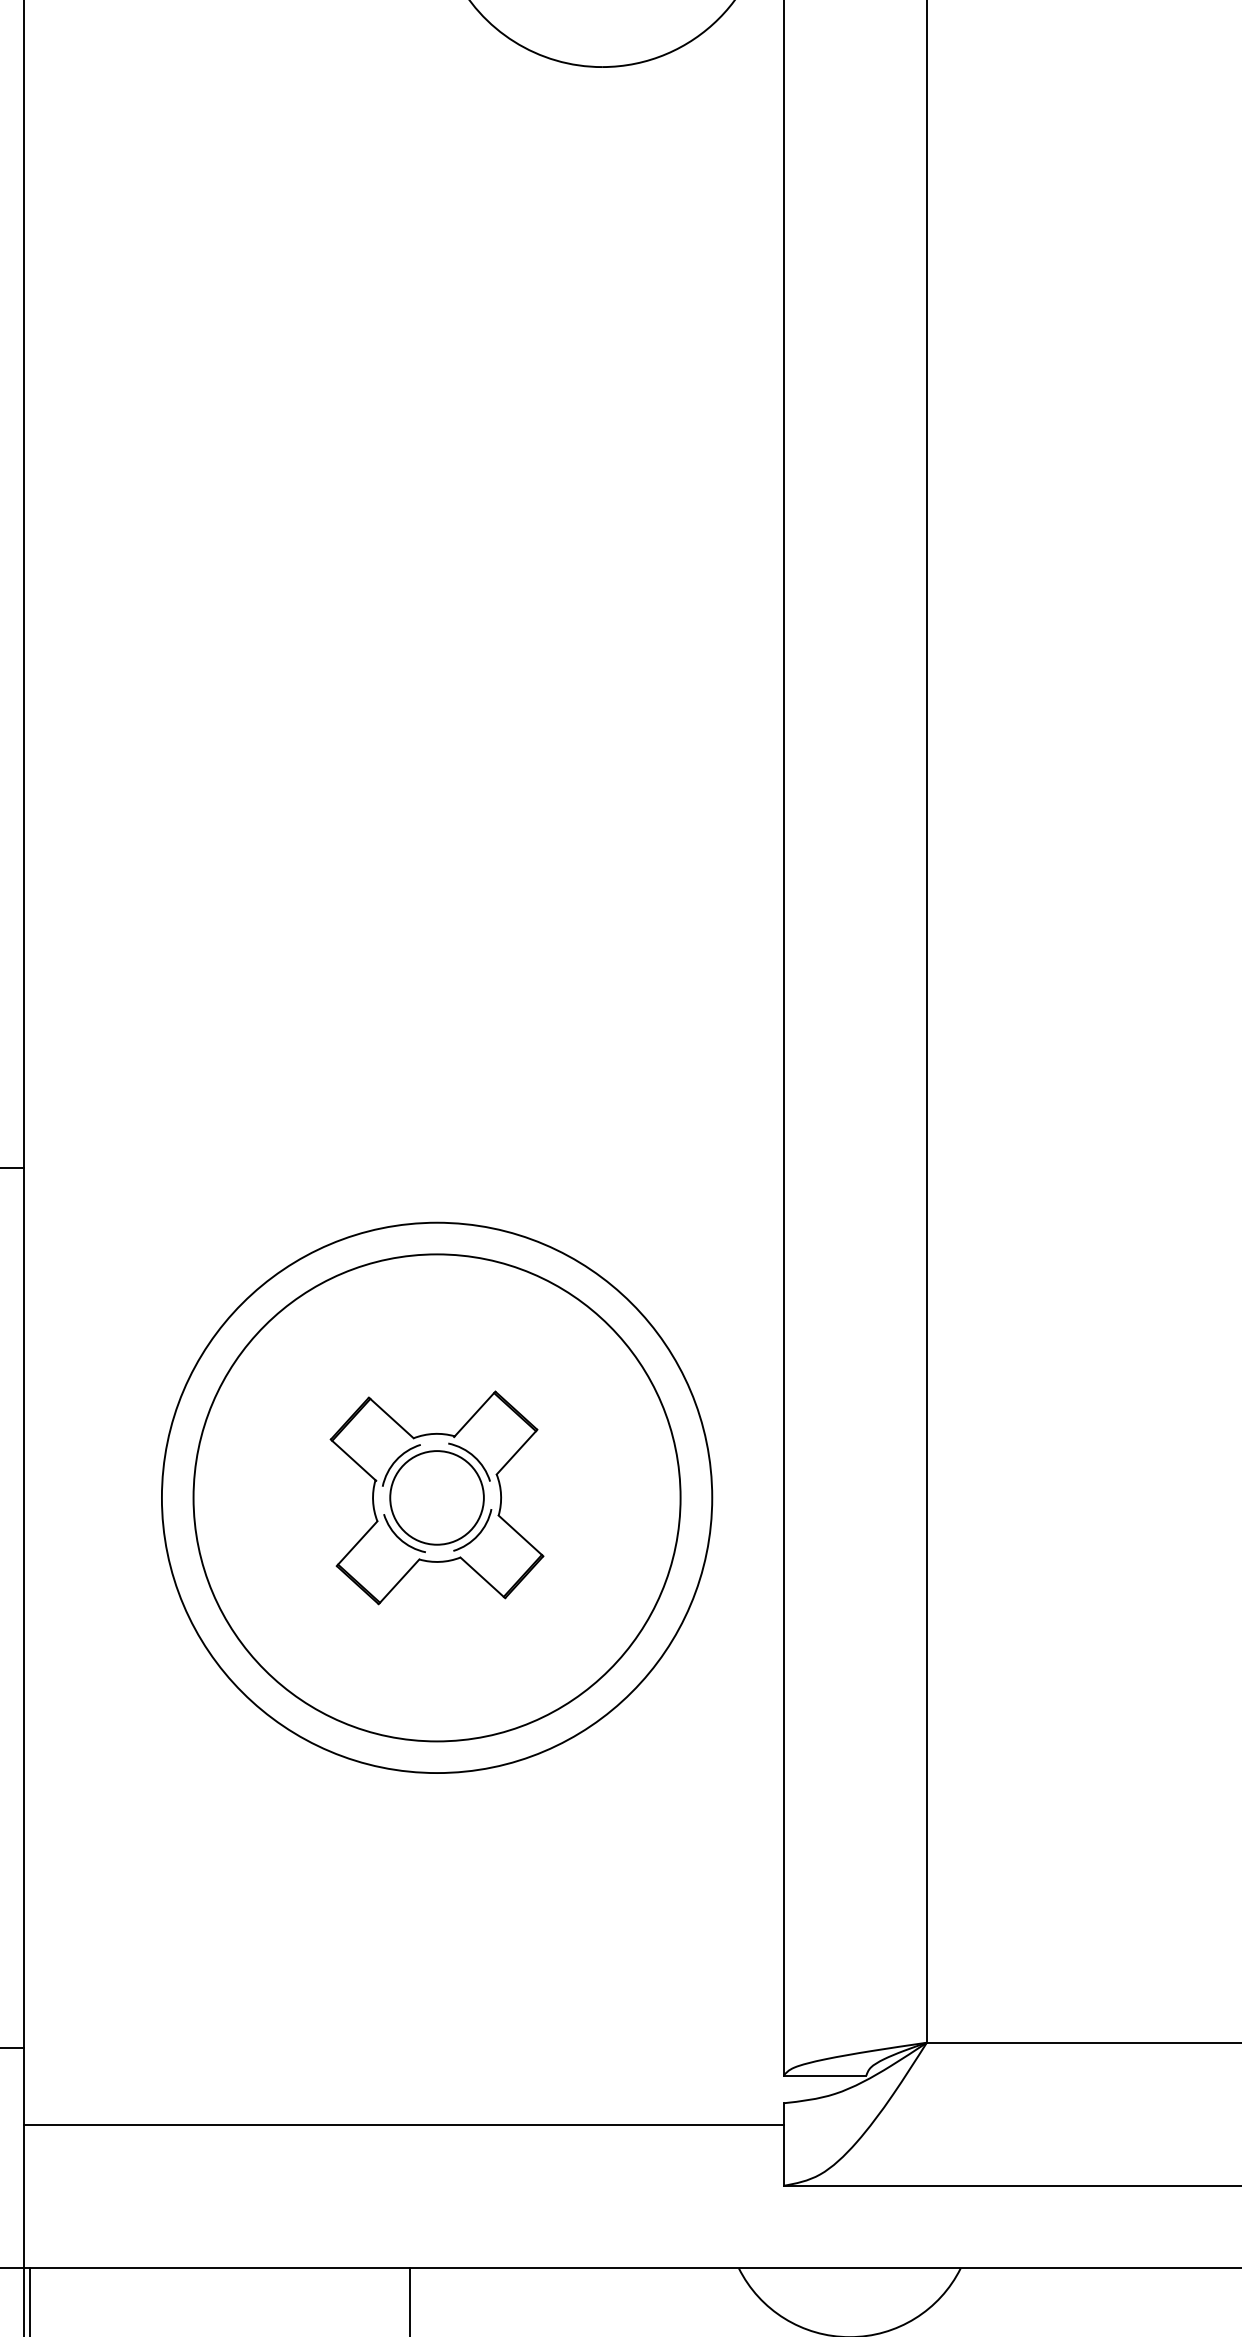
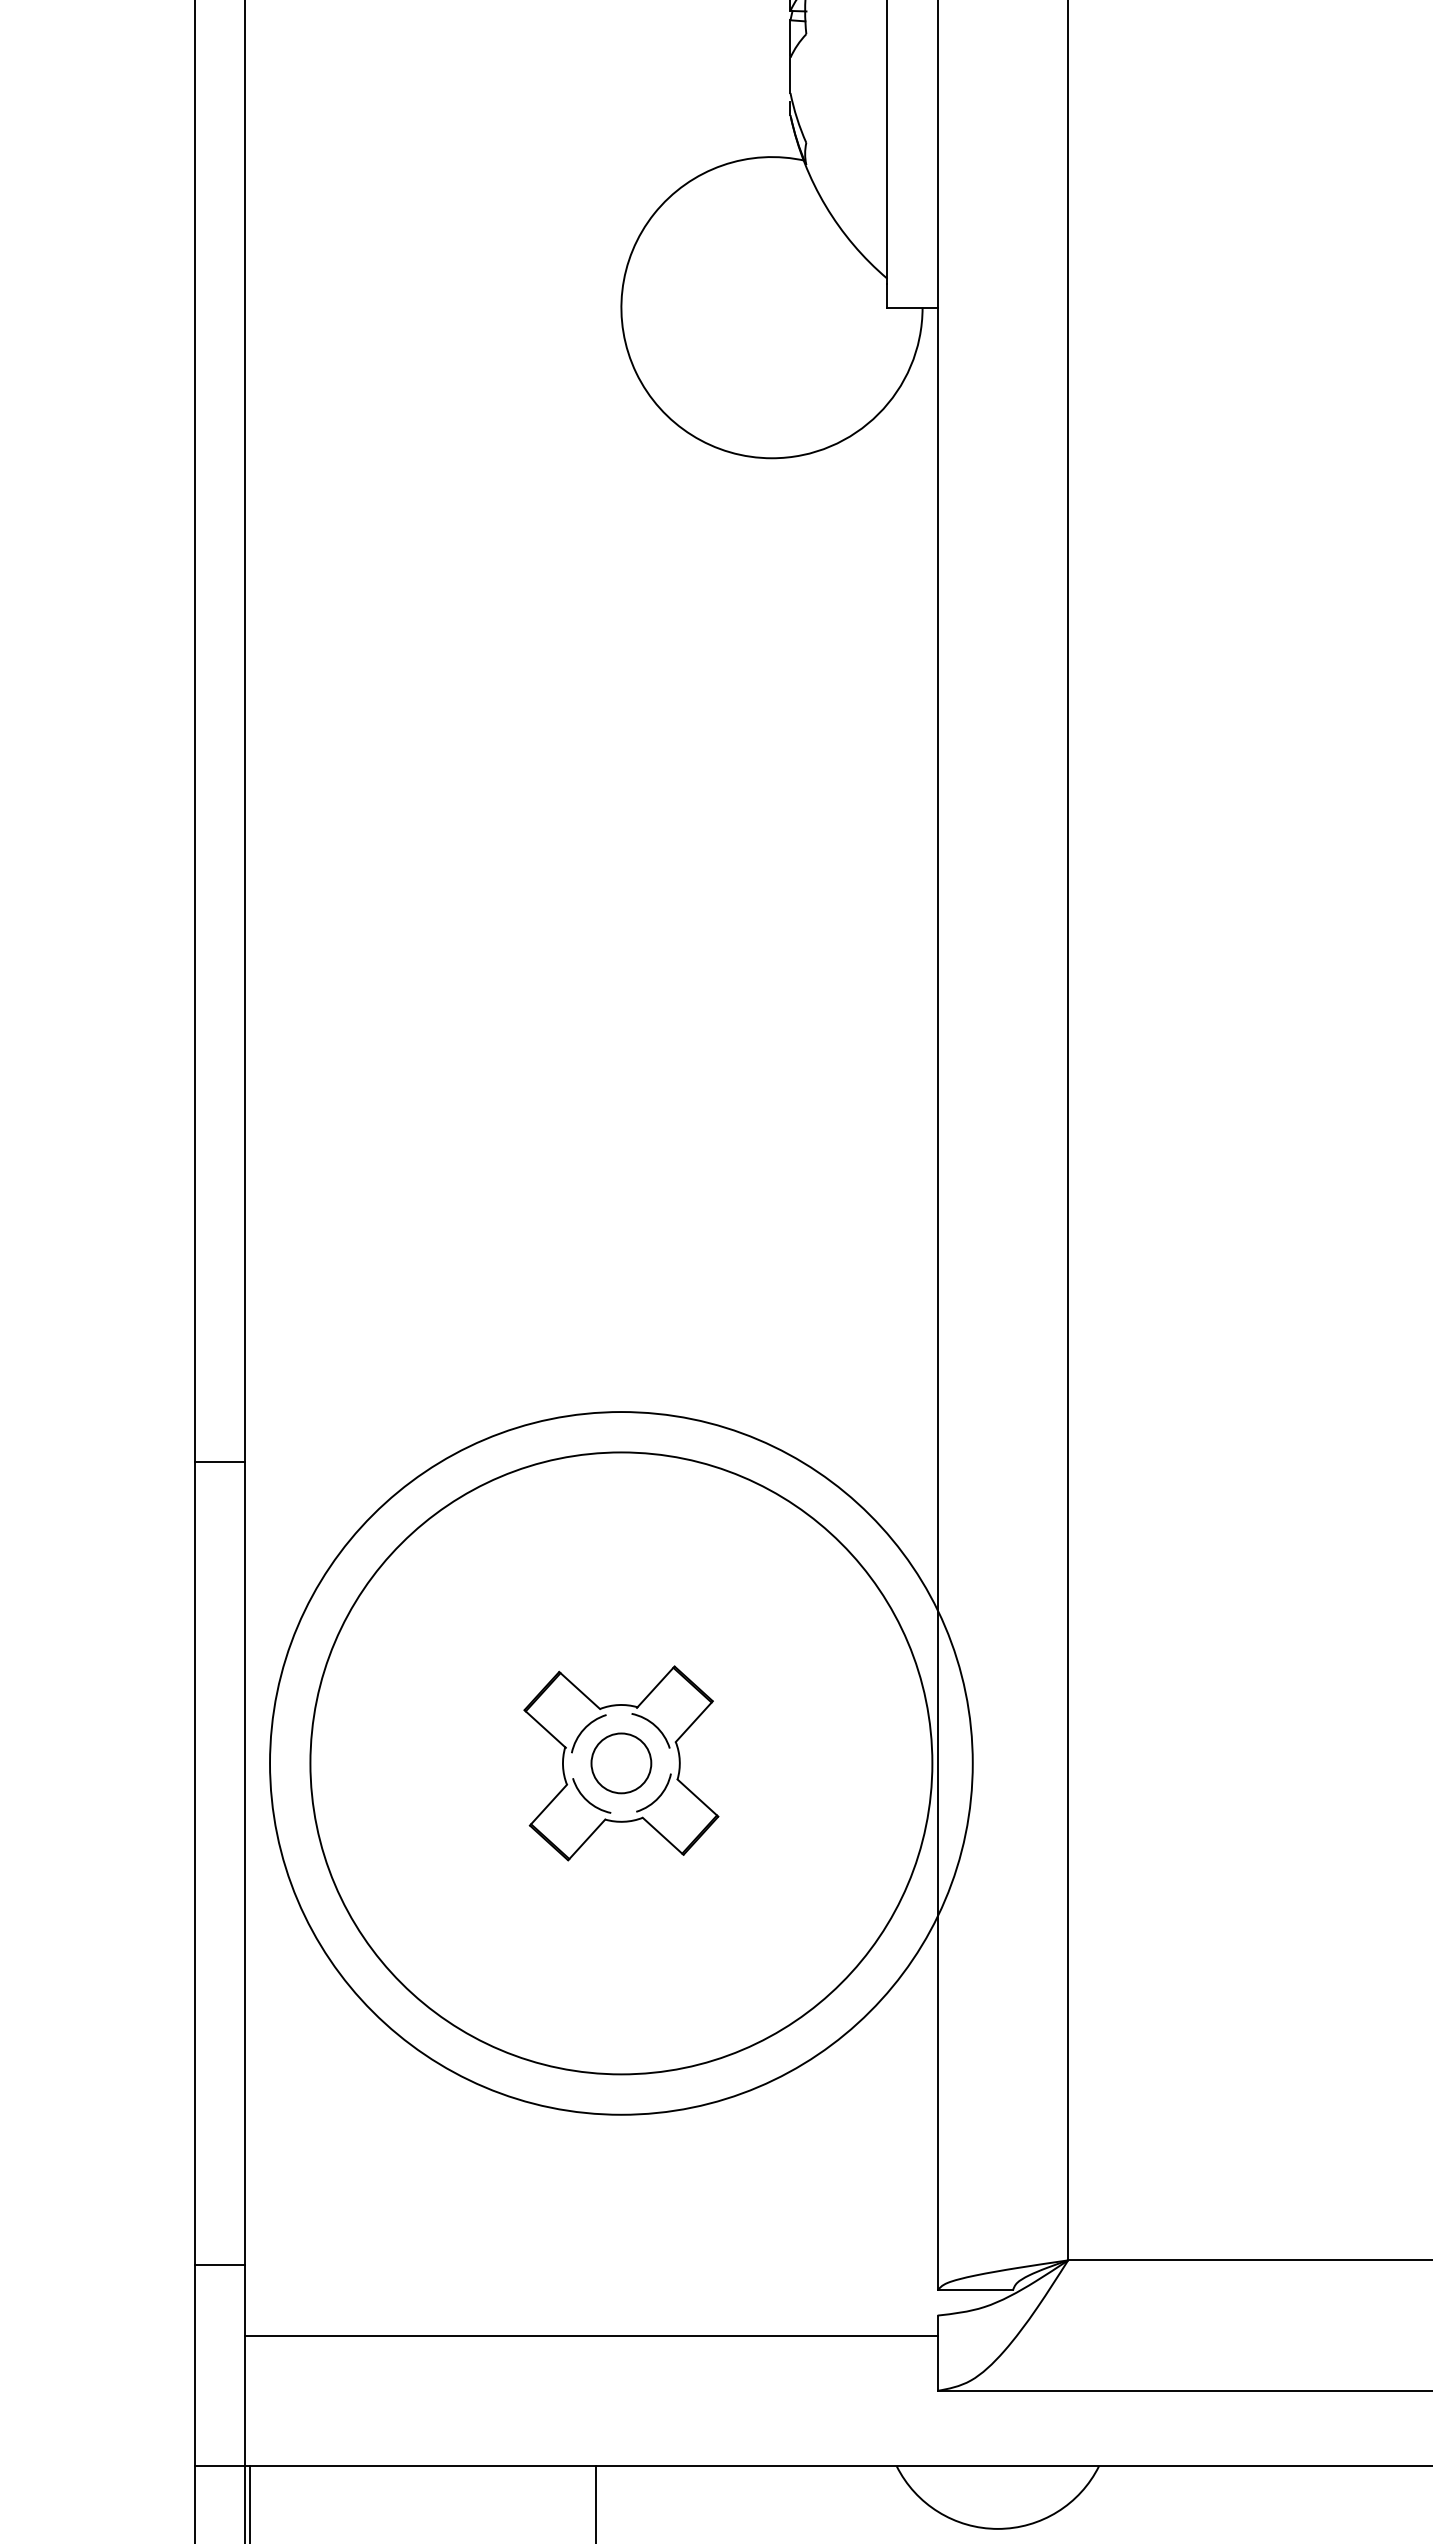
circle: (437, 1498) -> (621, 1763), size x0.7
circle: (437, 1498) -> (621, 1763), size x1.4
circle: (437, 1498) -> (621, 1763), size x1.4

